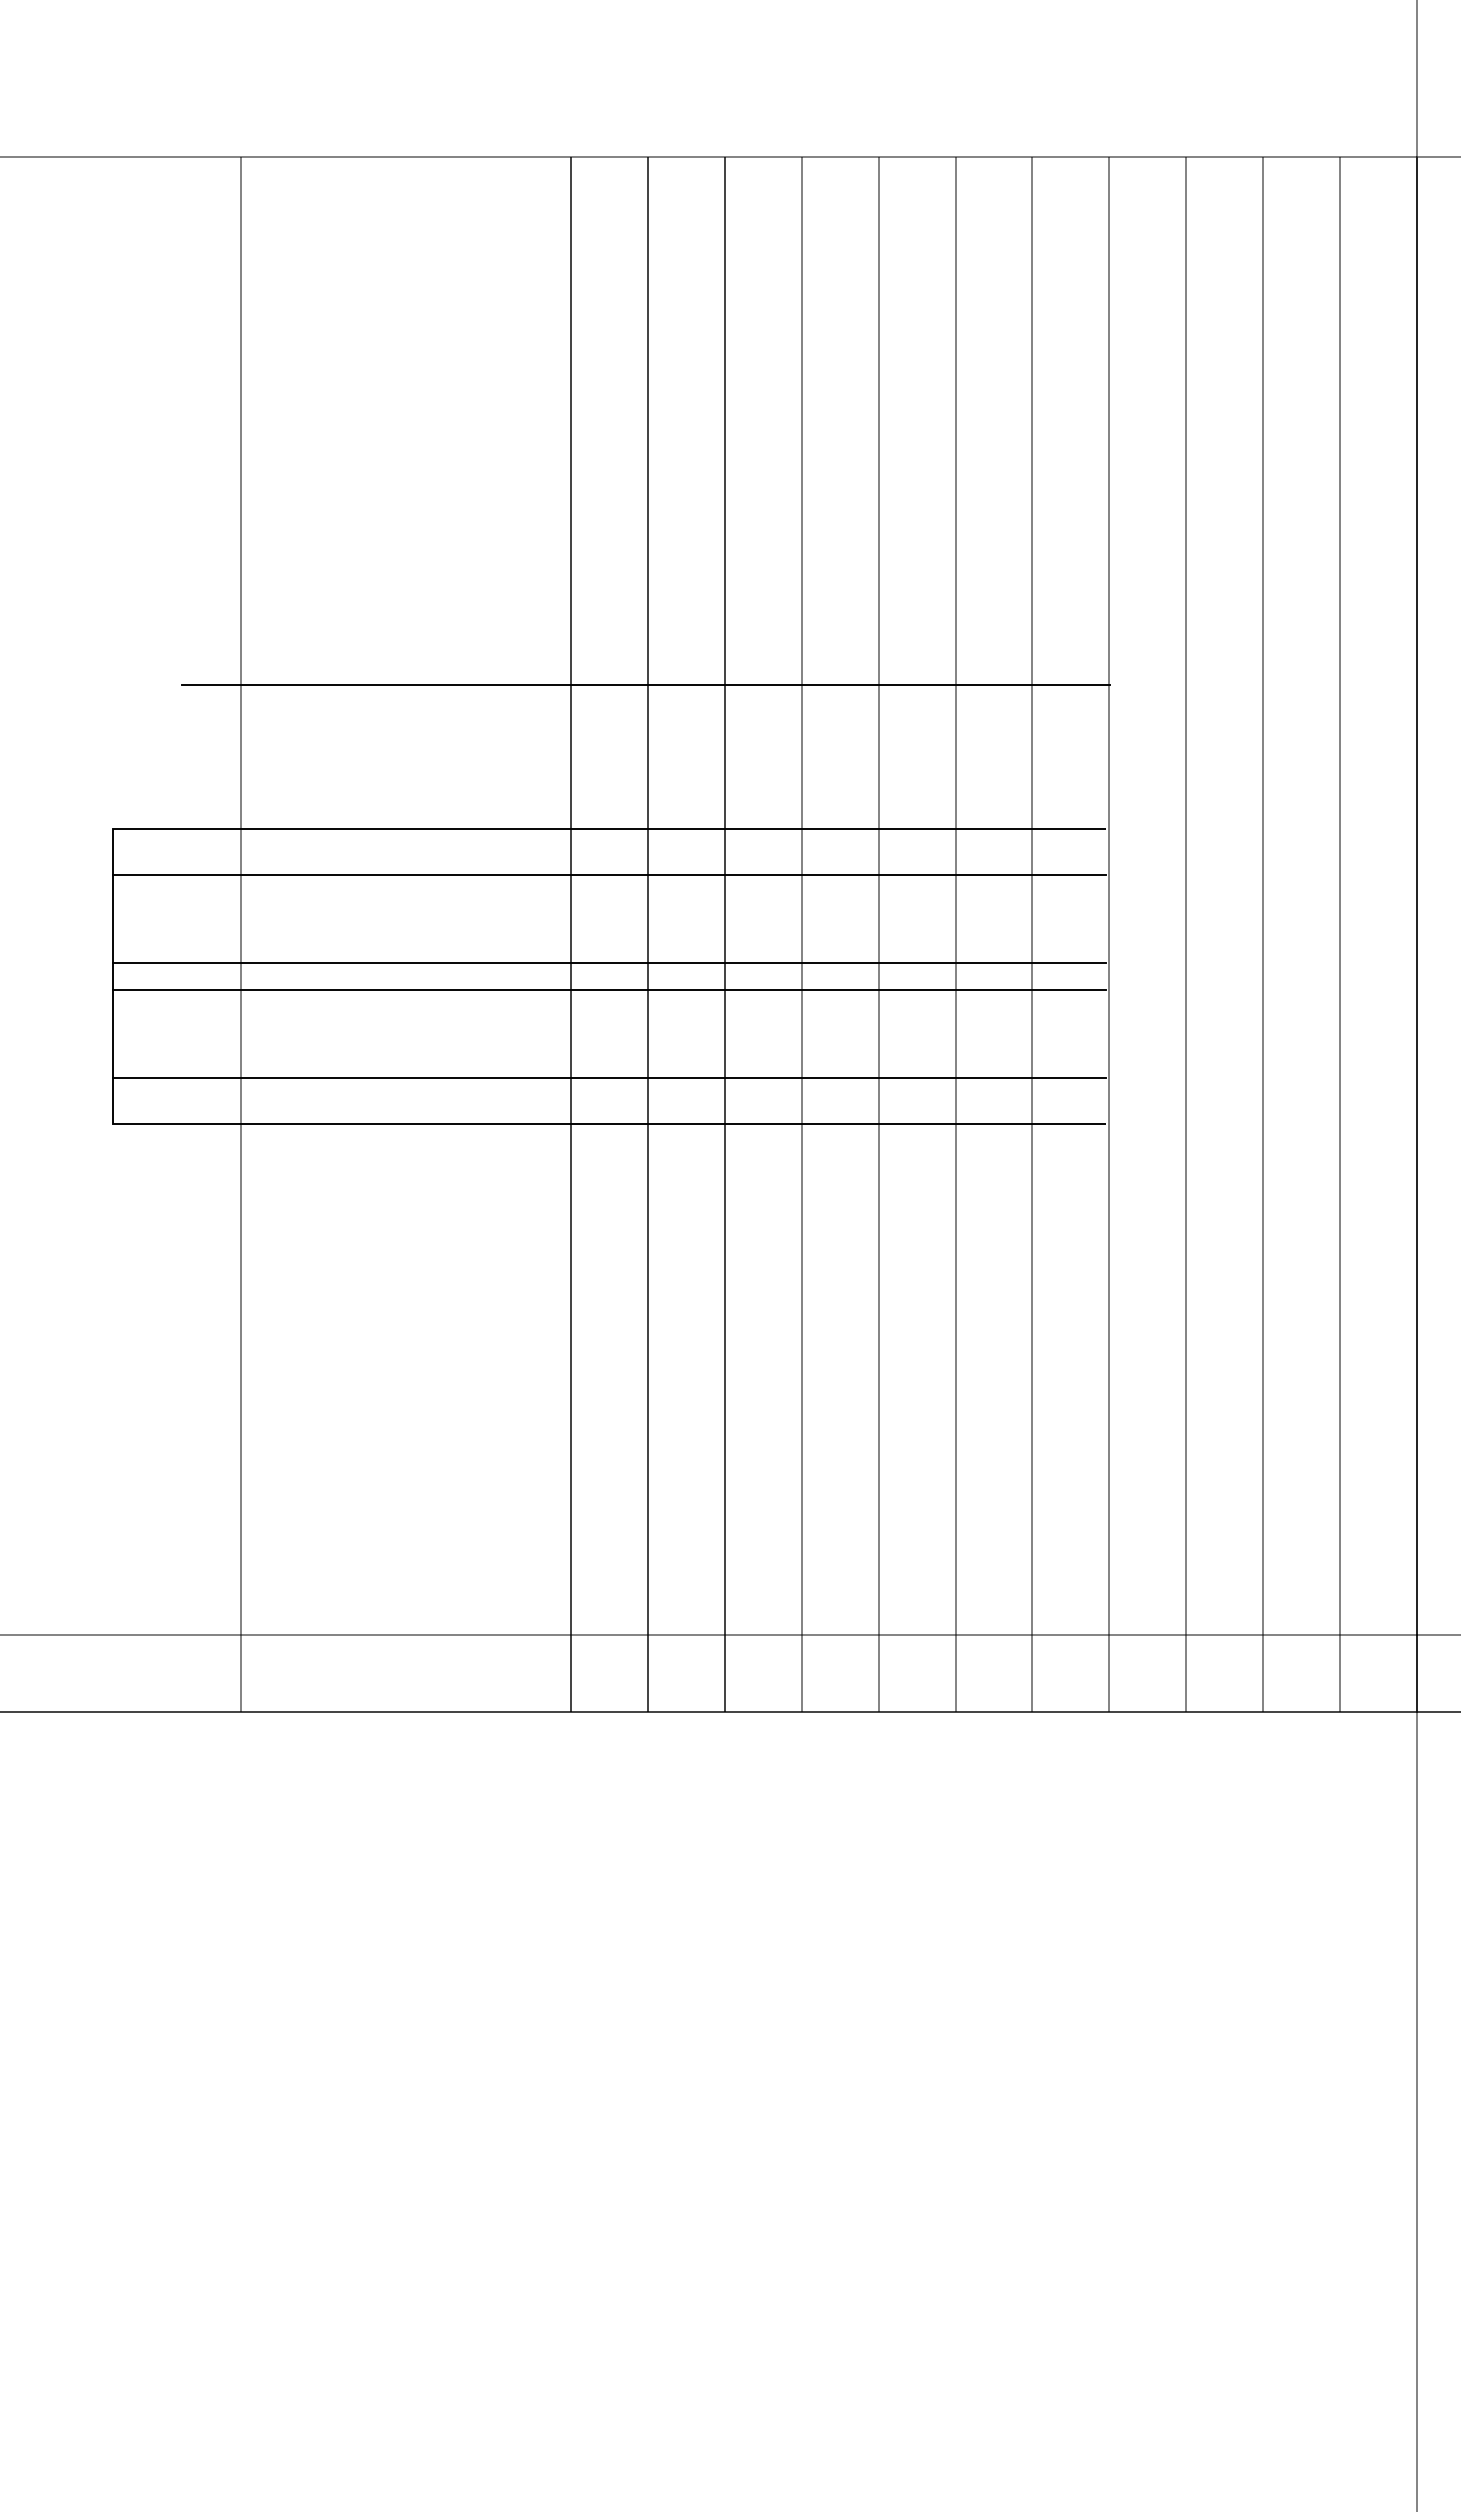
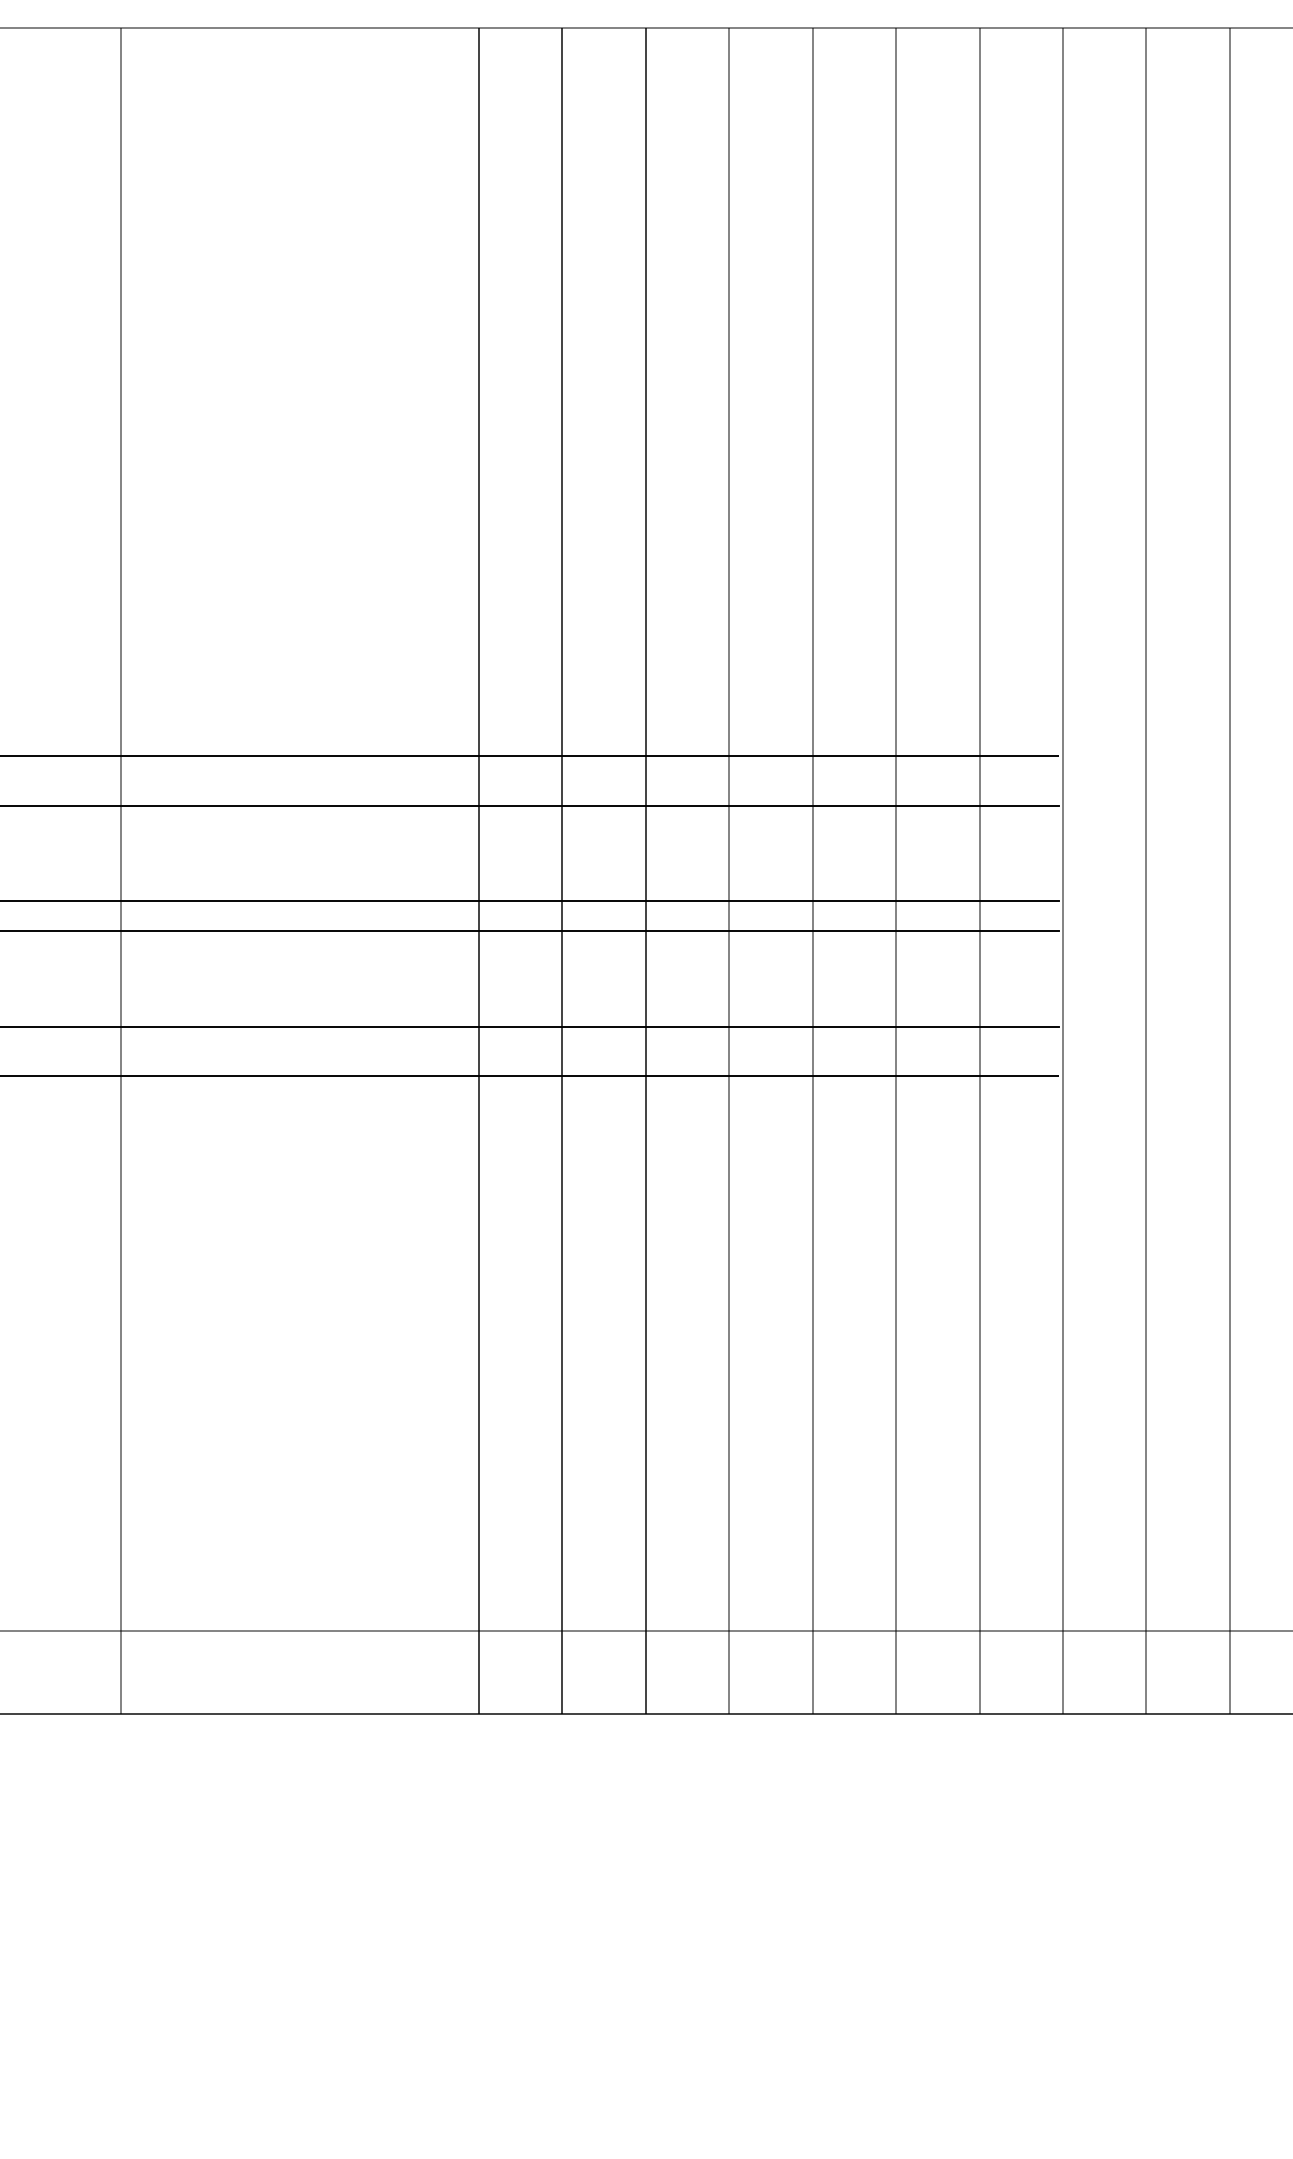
line: (645, 684) -> (559, 599), removed

